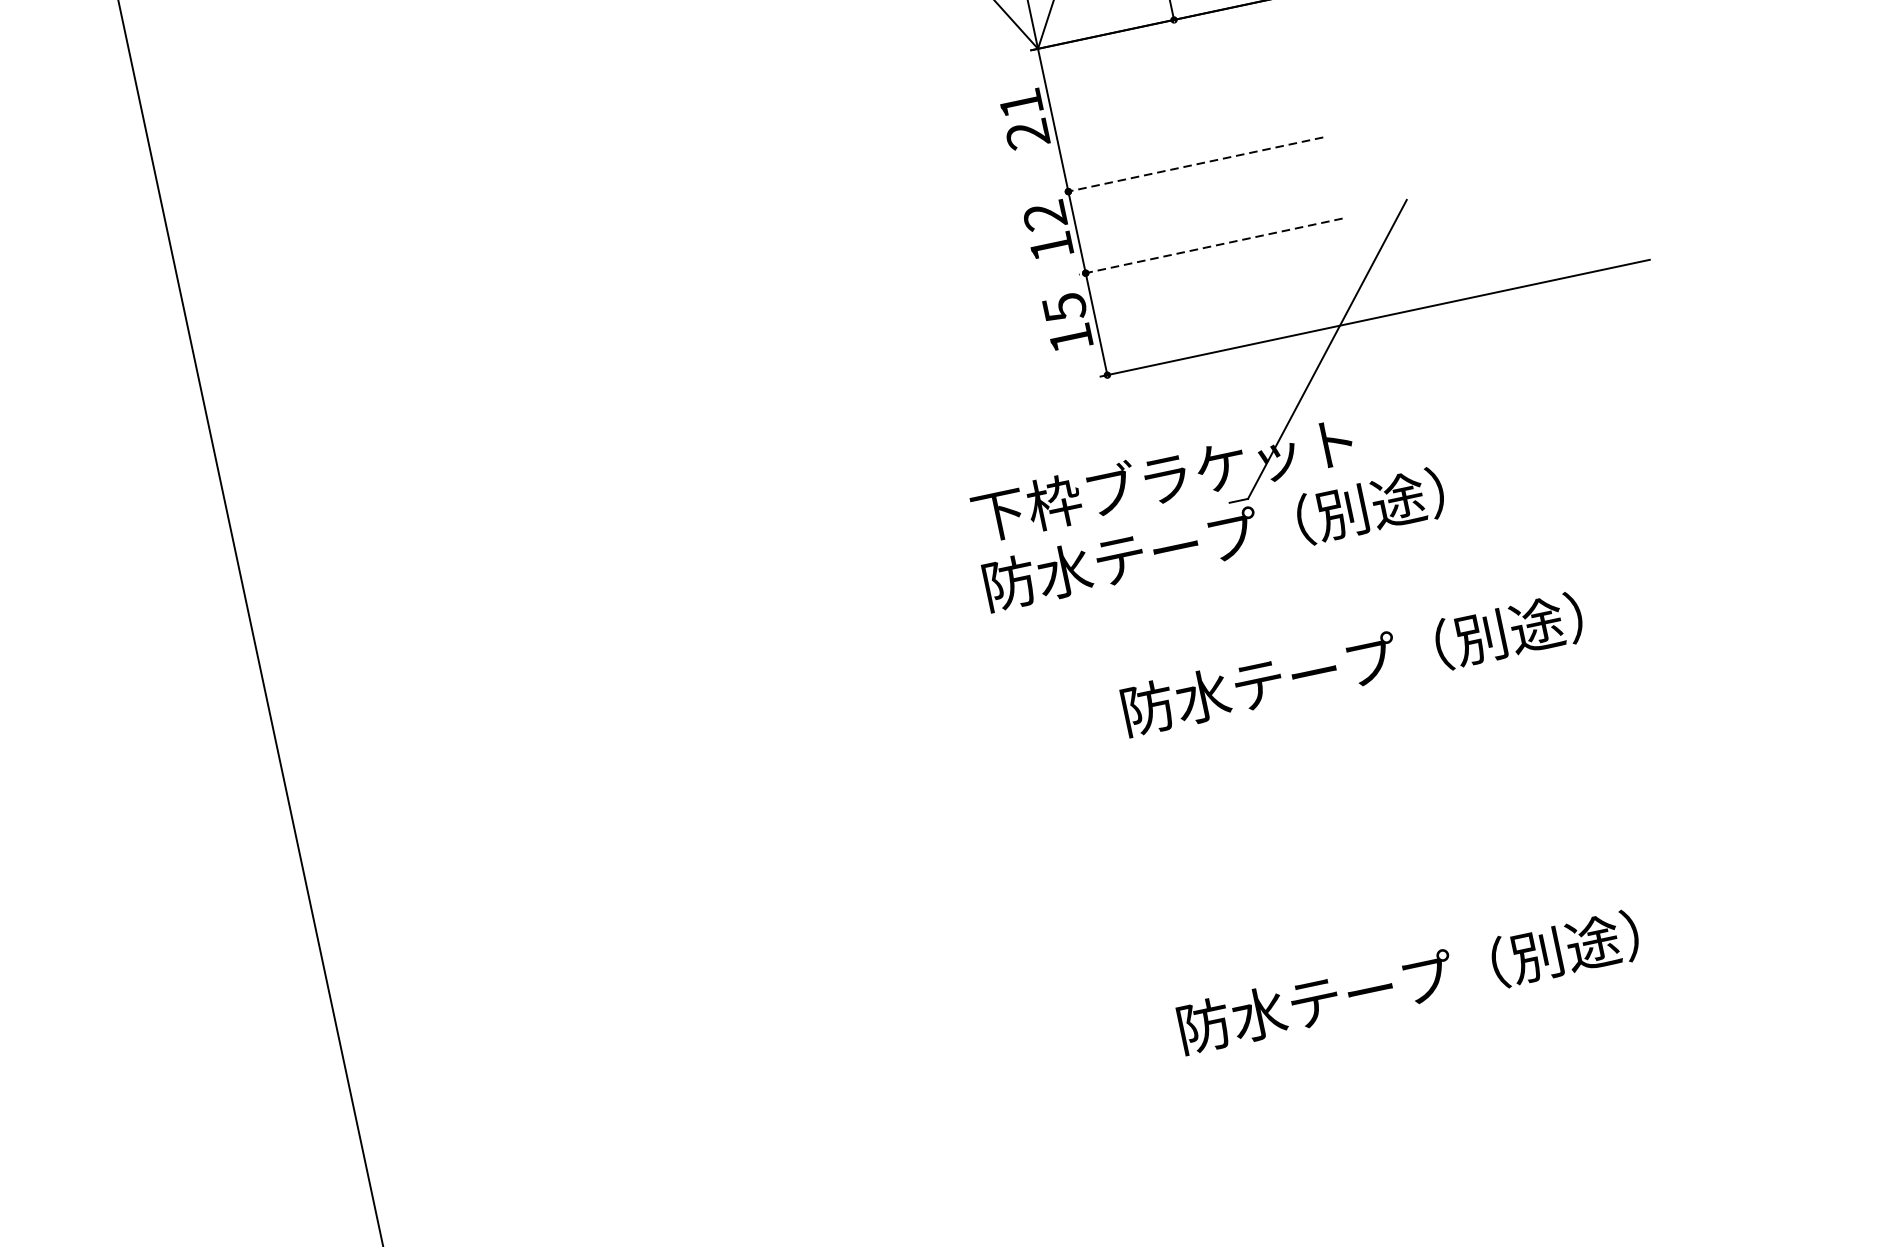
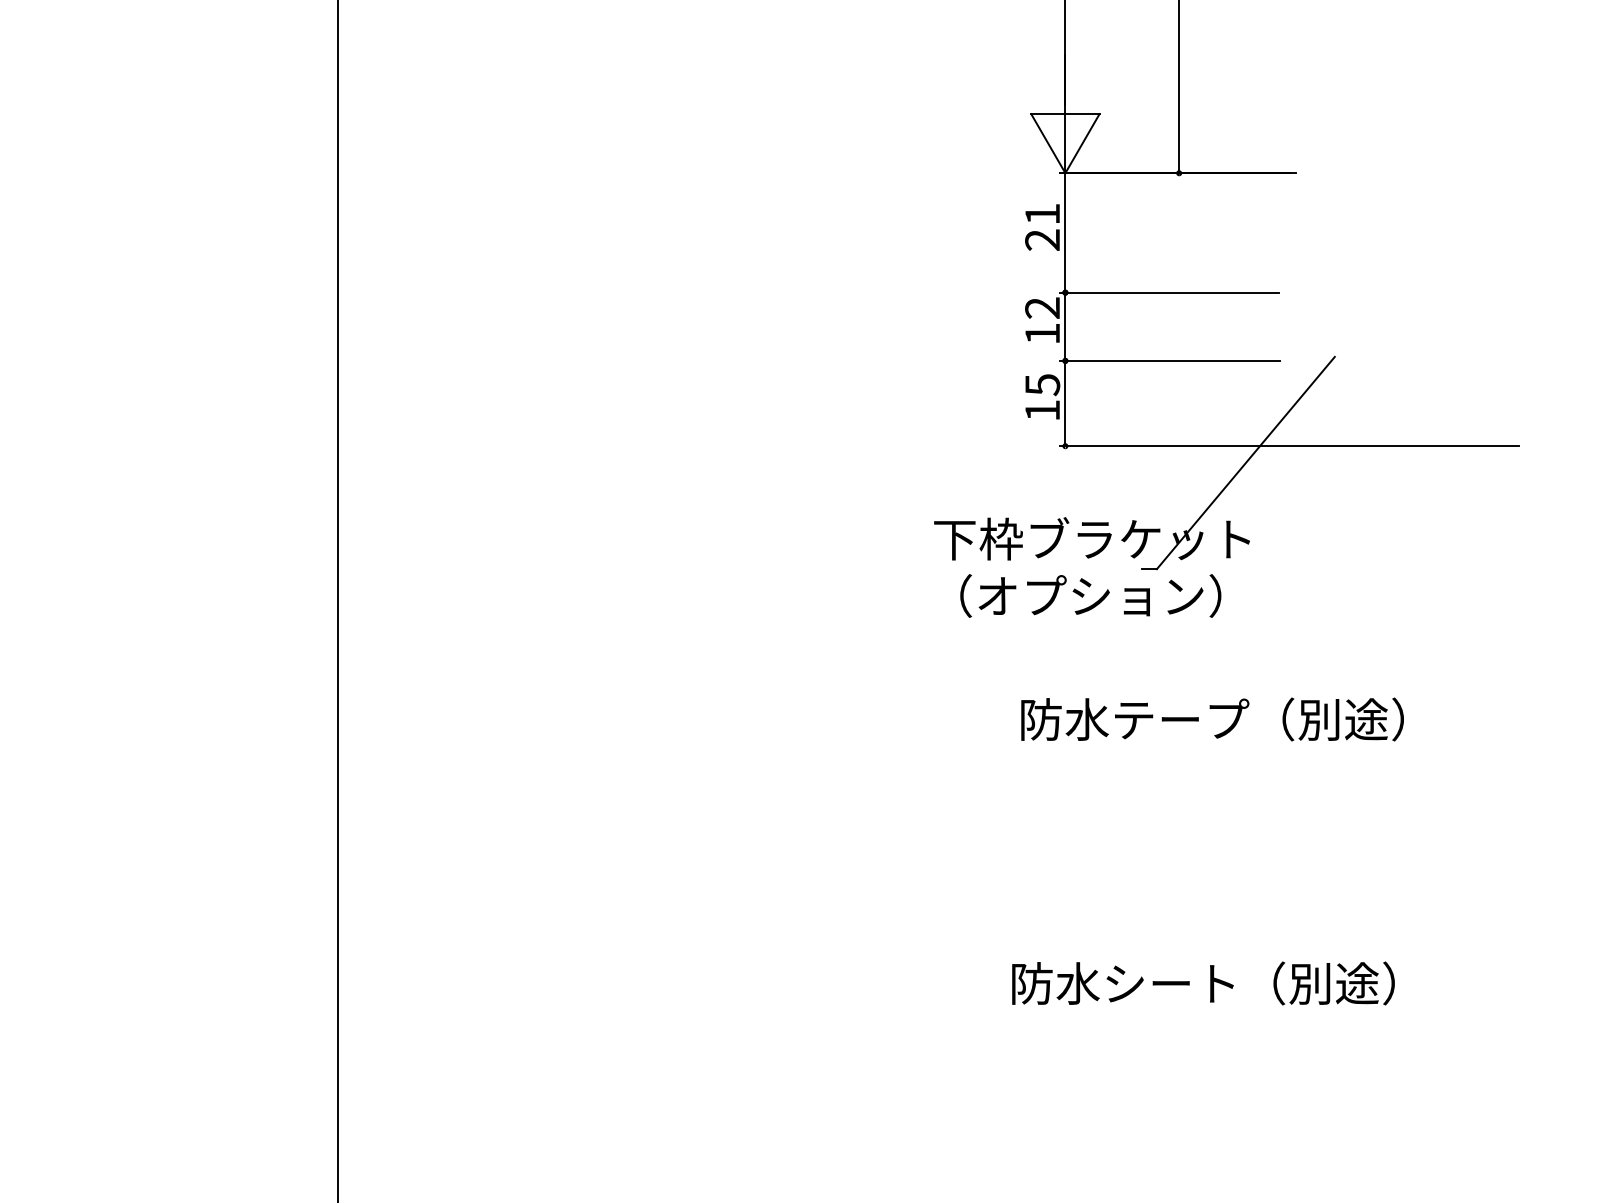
line: (1191, 165) -> (1168, 292), dashed -> solid
line: (1210, 246) -> (1169, 360), dashed -> solid
text: (1213, 539) -> (1122, 595), 防水テープ（別途） -> （オプション）
text: (1371, 989) -> (1172, 982), 防水テープ（別途） -> 防水シート（別途）

